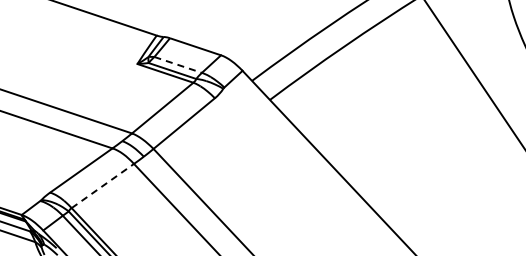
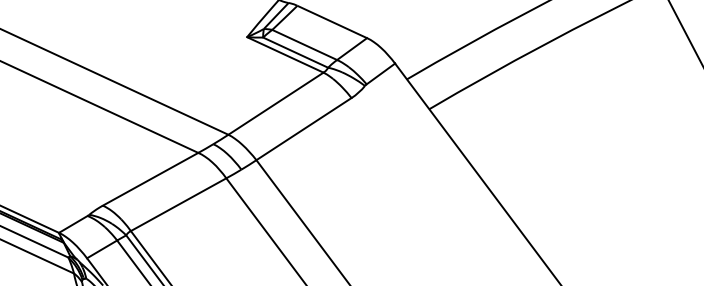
line: (178, 65) -> (305, 45), dashed -> solid
line: (103, 185) -> (179, 204), dashed -> solid

